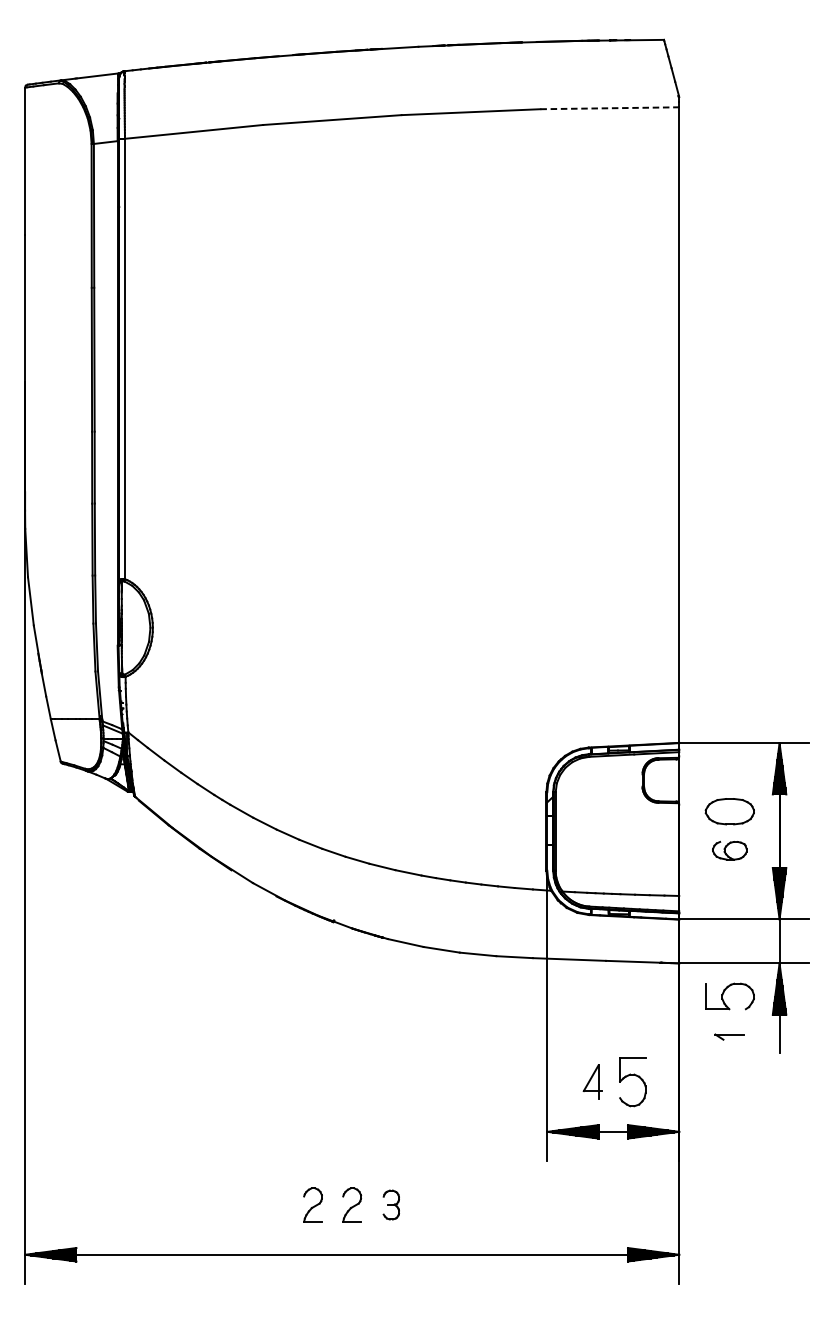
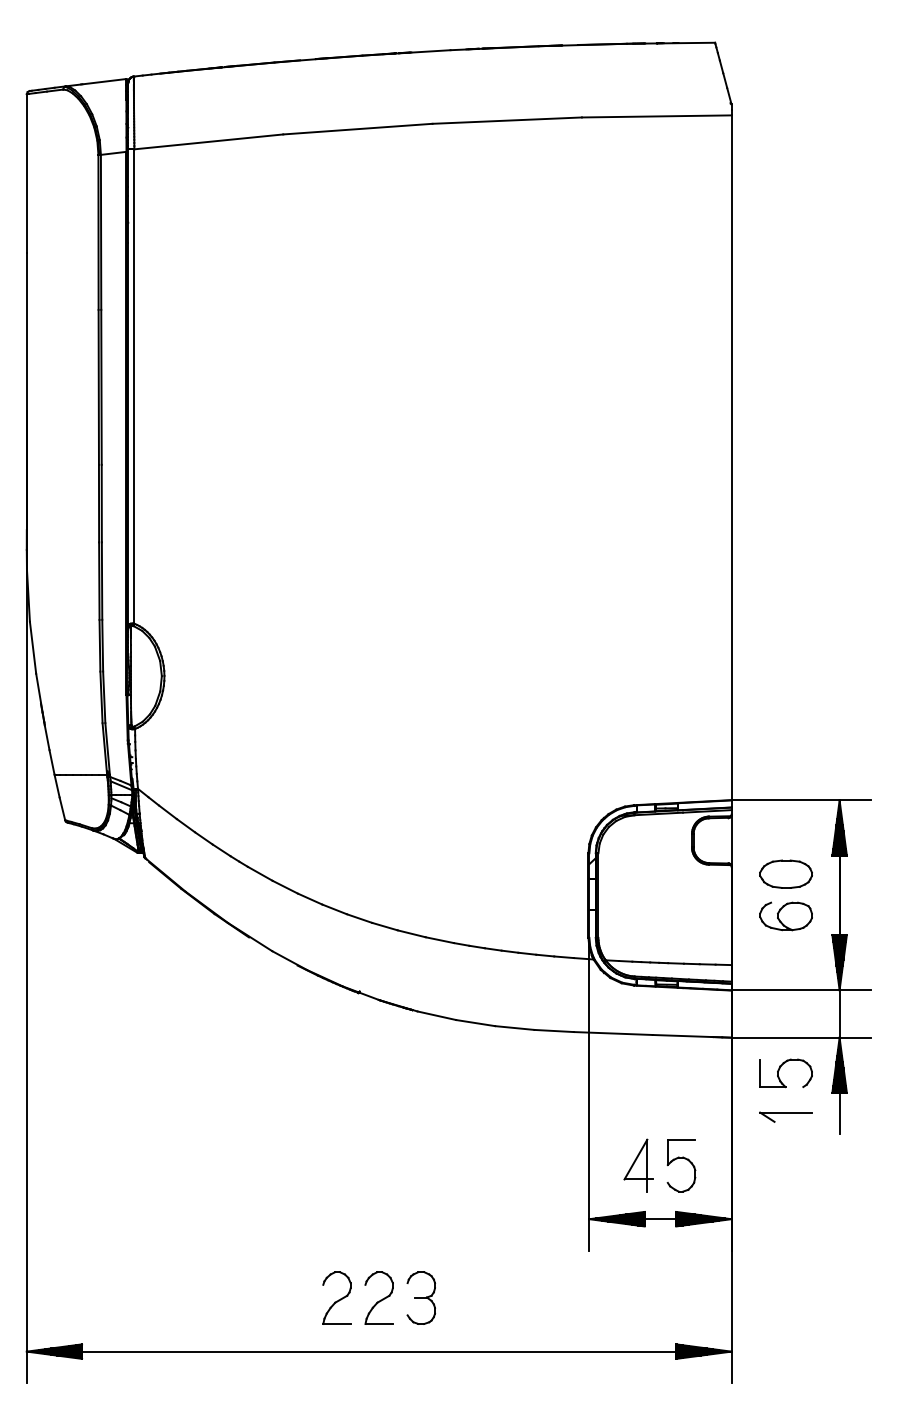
line: (609, 108) -> (656, 116), dashed -> solid
part: (729, 850) -> (785, 916), size x1.43
part: (729, 1036) -> (785, 1116), size x1.67
part: (592, 1082) -> (638, 1165), size x1.43
part: (312, 1204) -> (336, 1297), size x1.43
part: (351, 1204) -> (378, 1297), size x1.43
part: (391, 1204) -> (421, 1297), size x1.67

